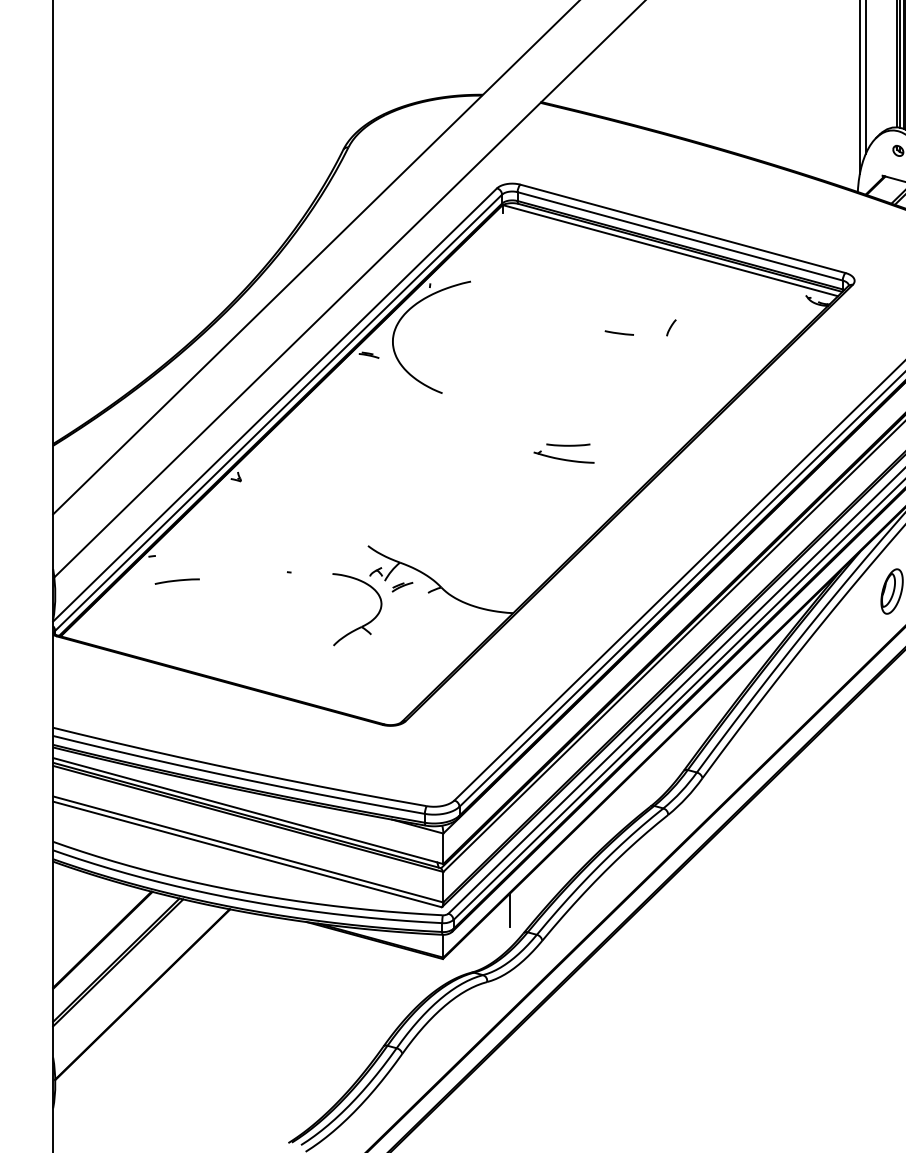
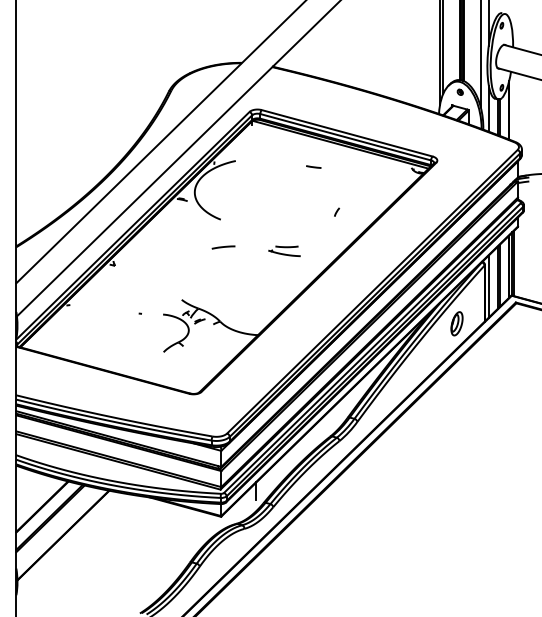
curve: (670, 326) -> (336, 211), moved
line: (618, 332) -> (313, 166), moved
line: (177, 581) -> (223, 247), moved

